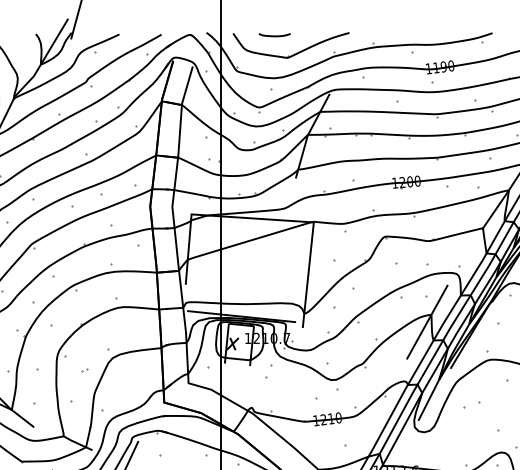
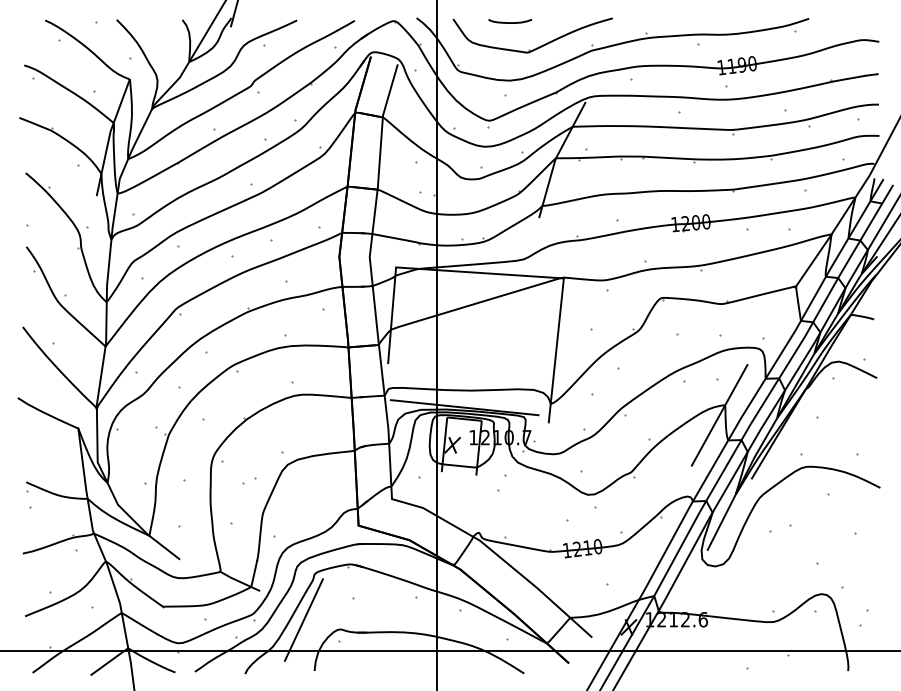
part: (84, 370) -> (249, 481), size x1.6

